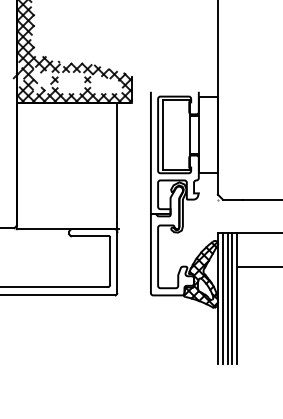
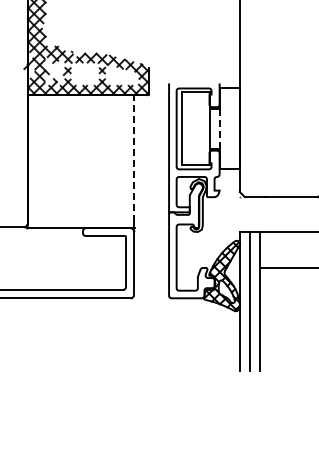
line: (198, 134) -> (219, 128), solid -> dashed
line: (117, 162) -> (133, 158), solid -> dashed
line: (222, 298) -> (244, 301), removed
line: (232, 298) -> (255, 301), removed

